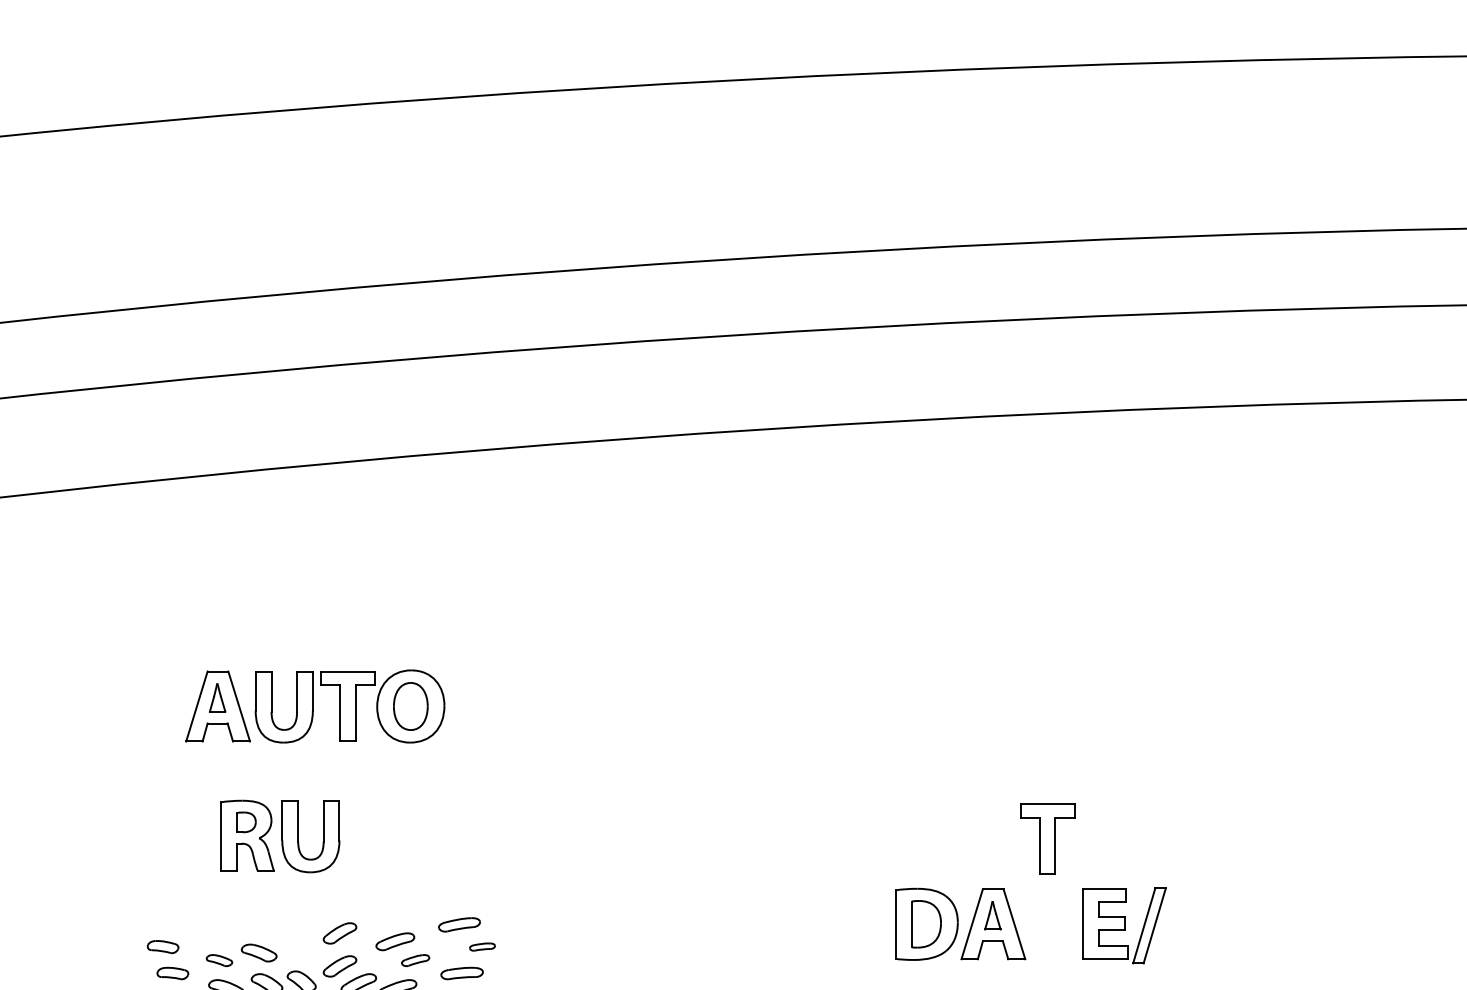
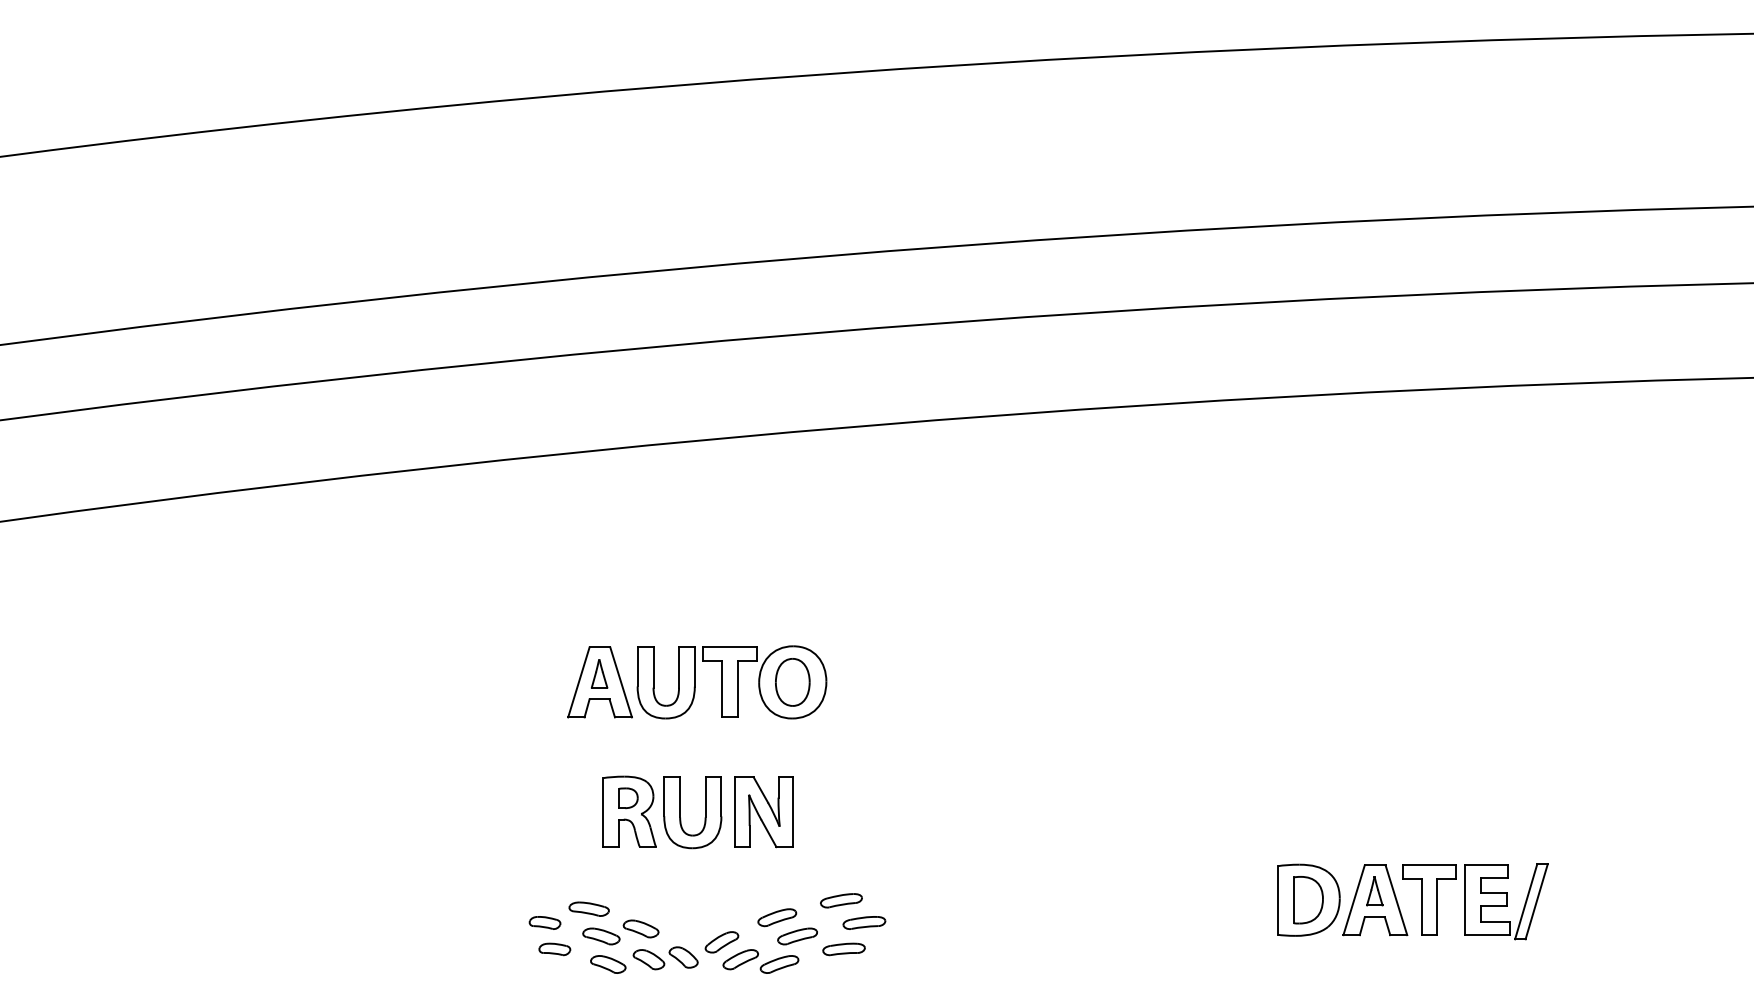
part: (381, 836) -> (763, 812), added
part: (1047, 838) -> (1429, 899), moved
part: (206, 932) -> (588, 908), added
part: (339, 933) -> (721, 909), removed
part: (482, 946) -> (864, 922), size x1.67
part: (219, 960) -> (601, 936), size x1.43
part: (415, 960) -> (797, 936), size x1.43

